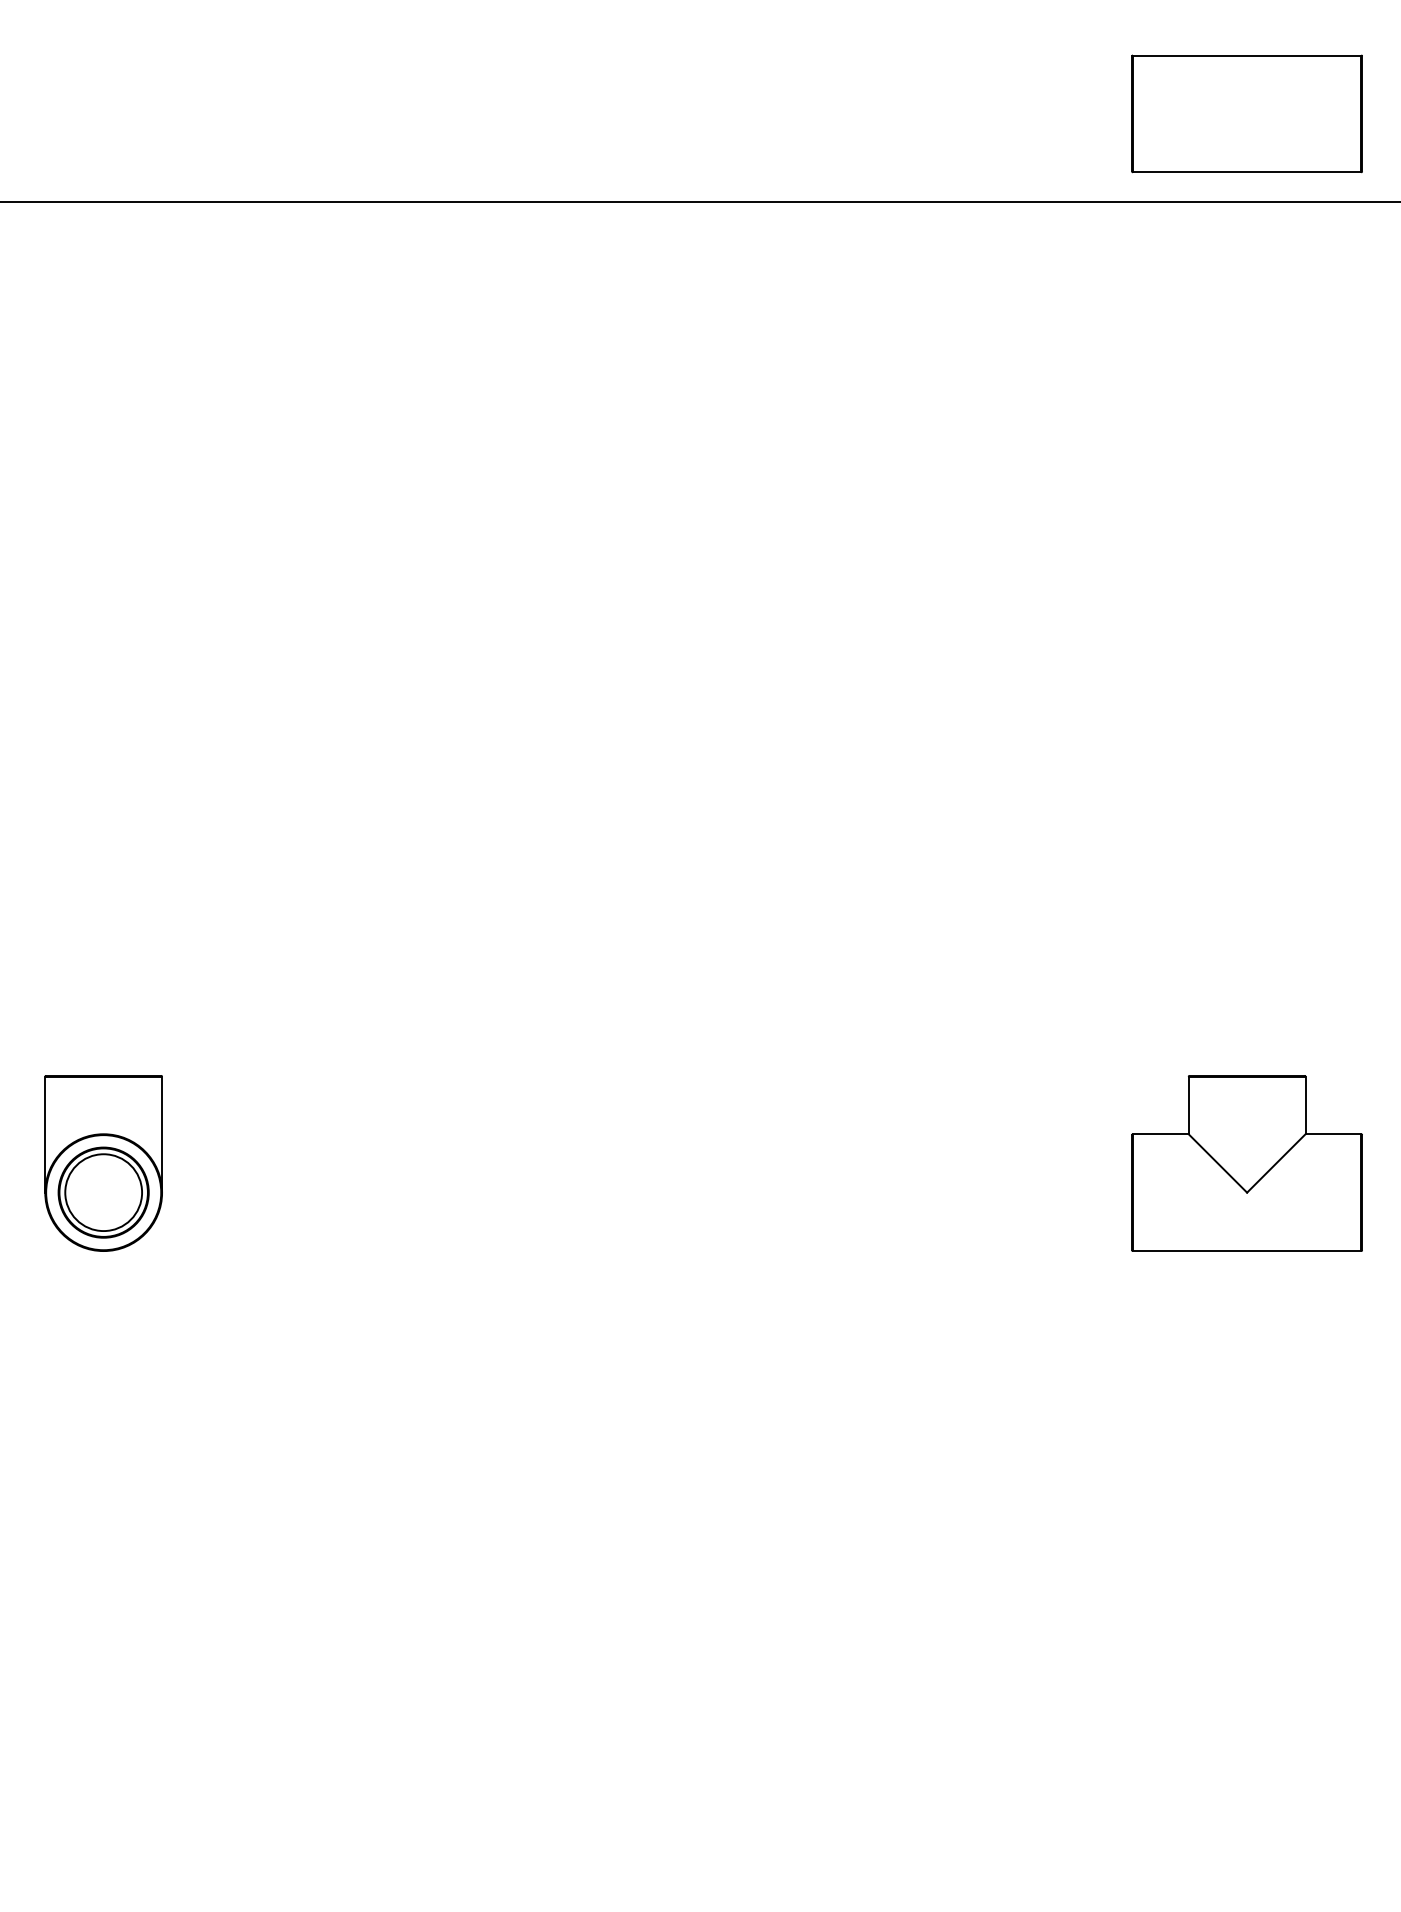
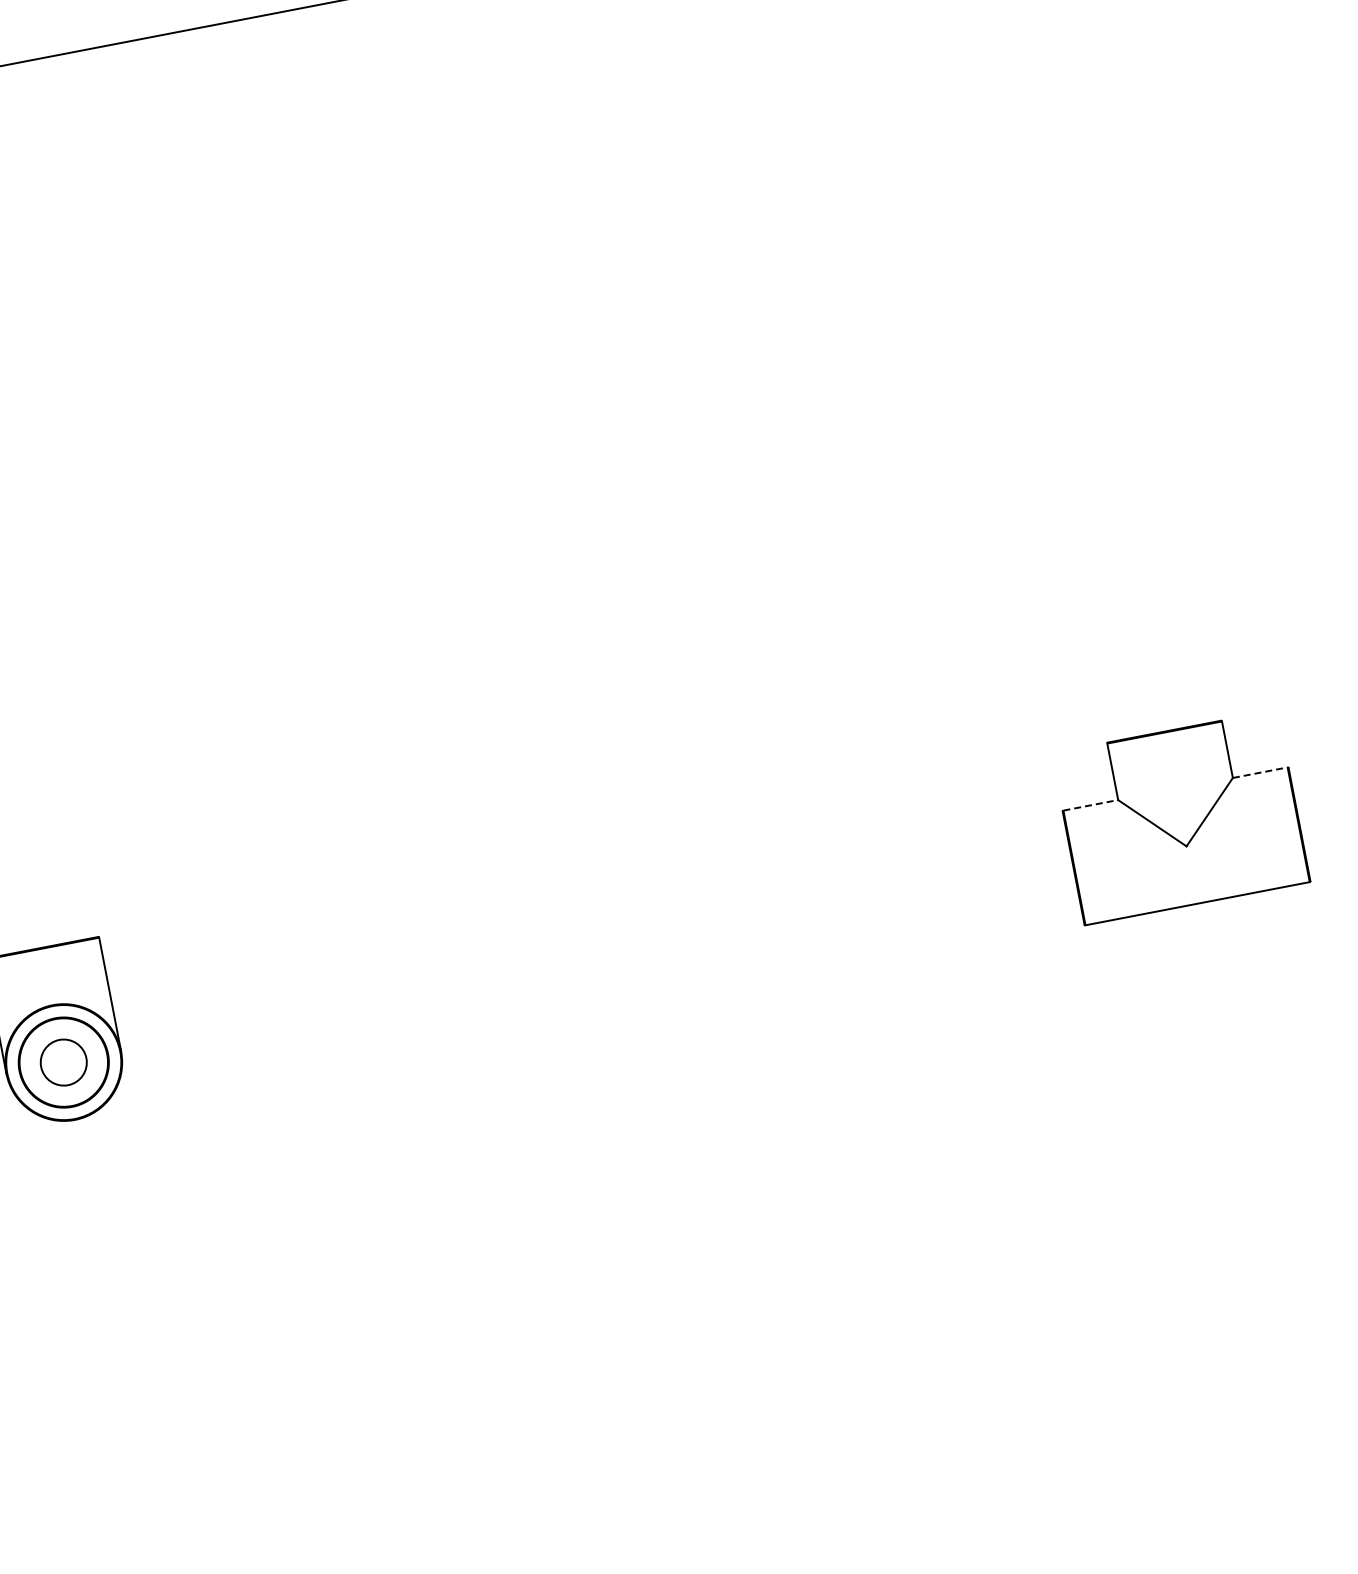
line: (1160, 1134) -> (1090, 805), solid -> dashed
line: (1333, 1134) -> (1260, 772), solid -> dashed
circle: (103, 1192) -> (63, 1062), size x0.6

